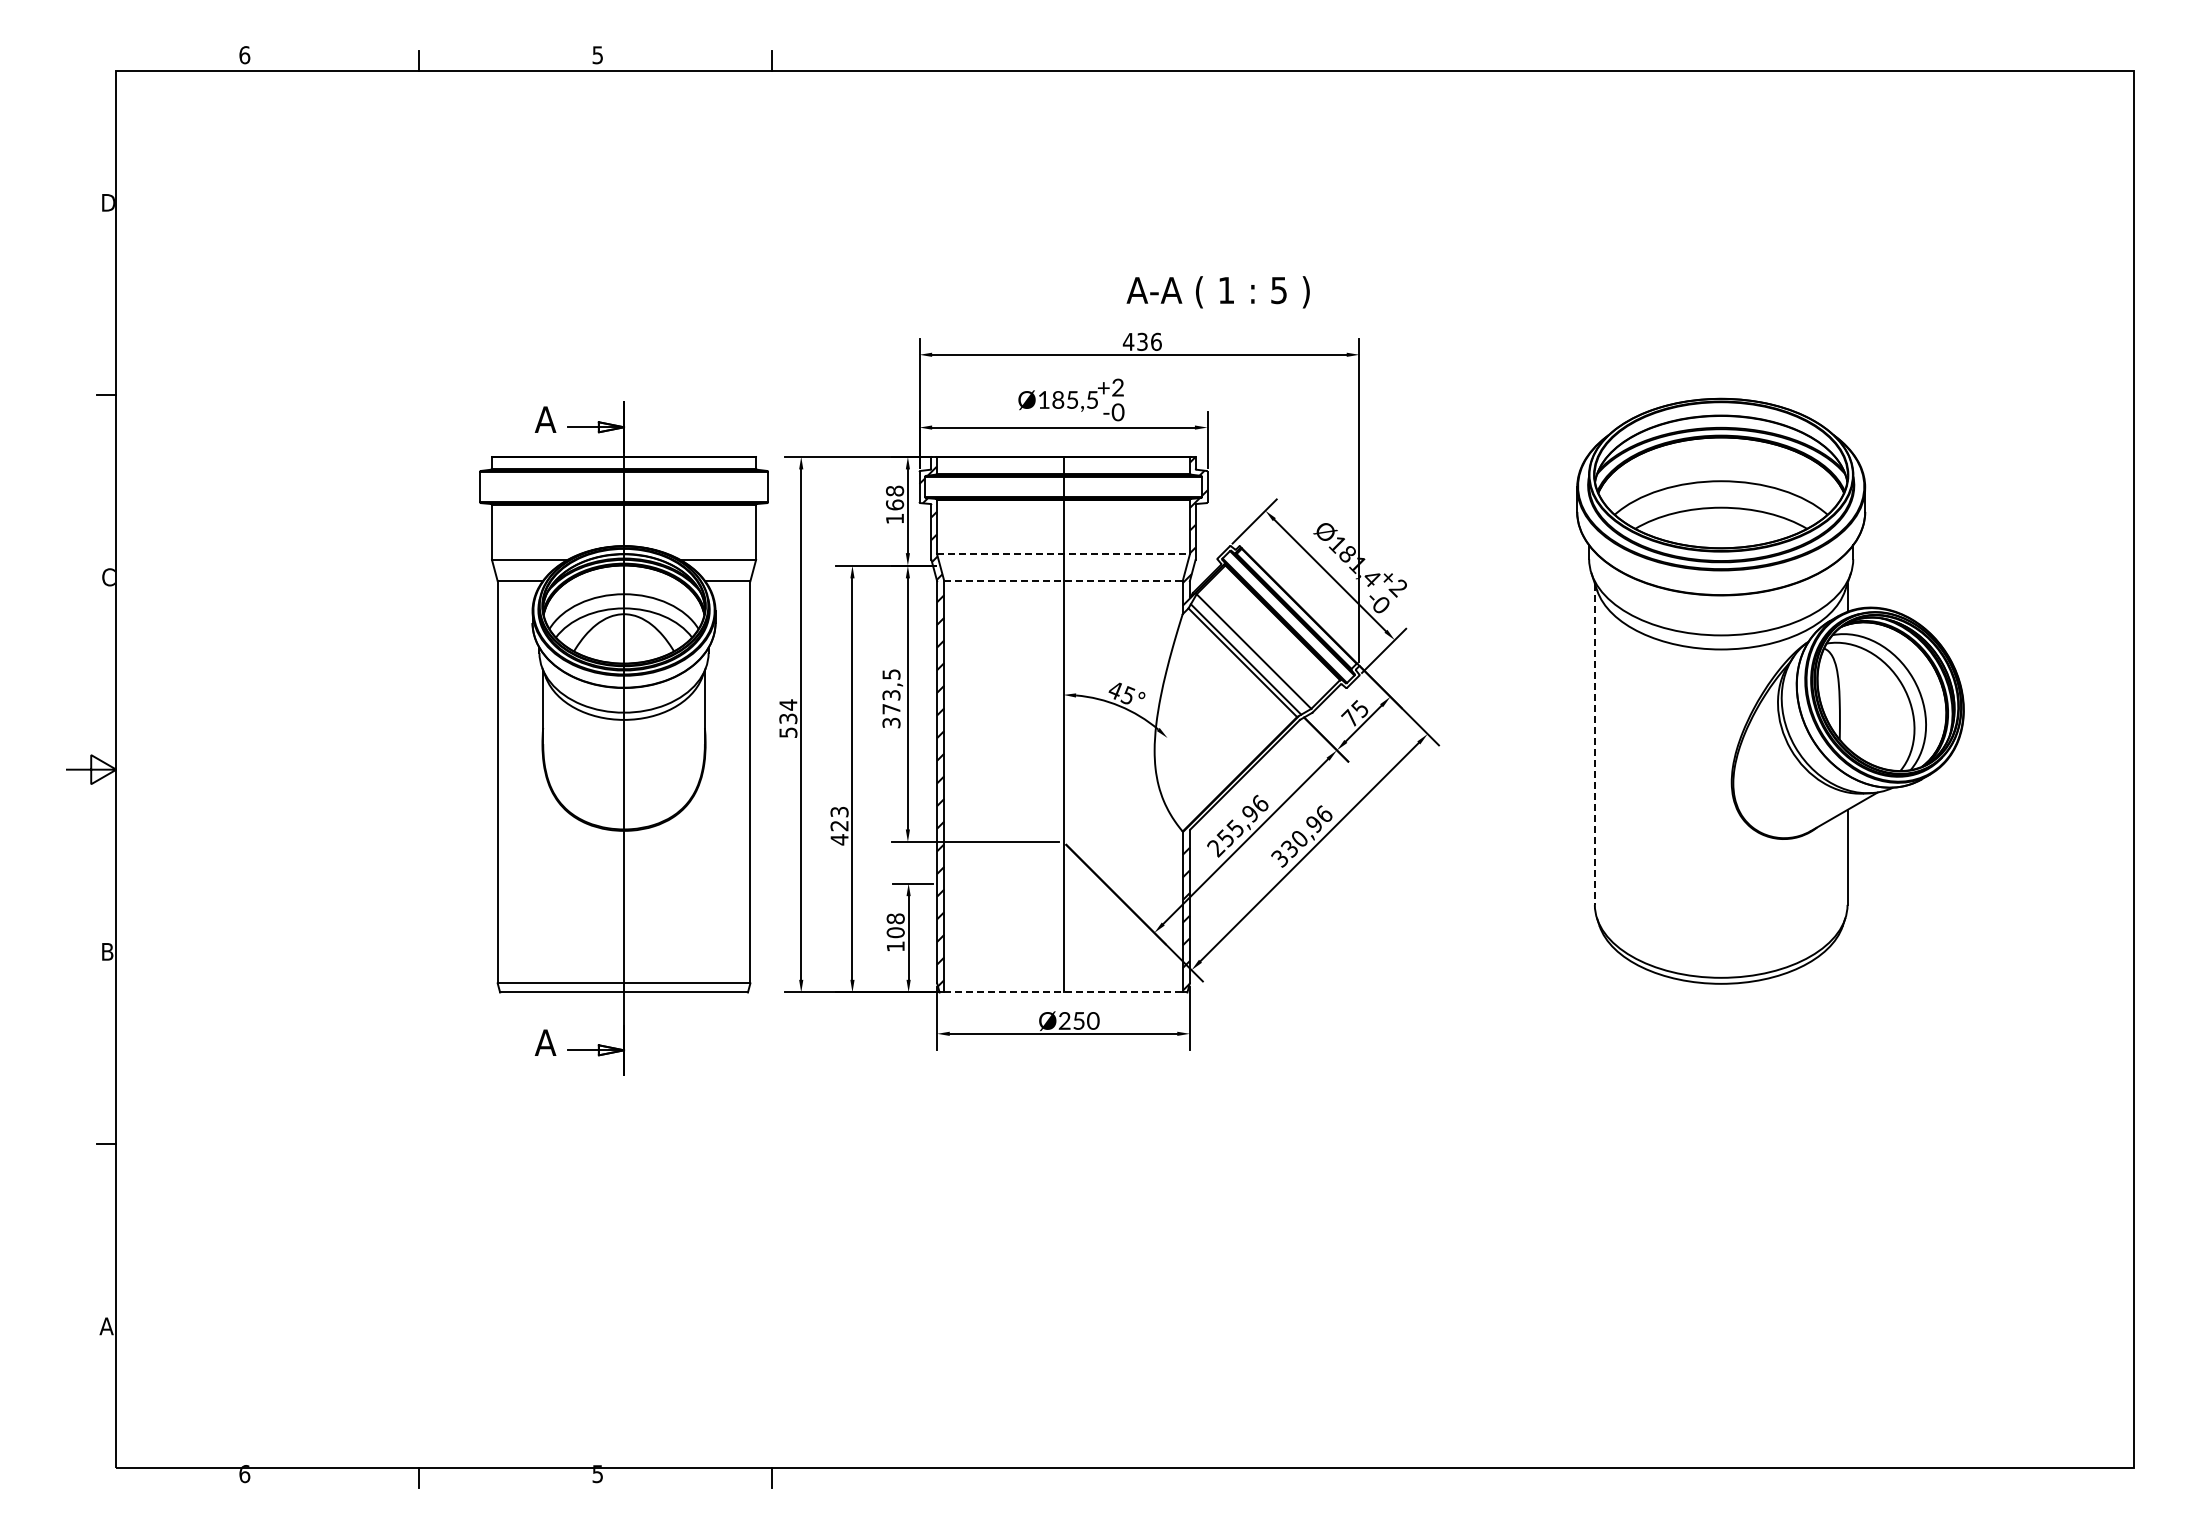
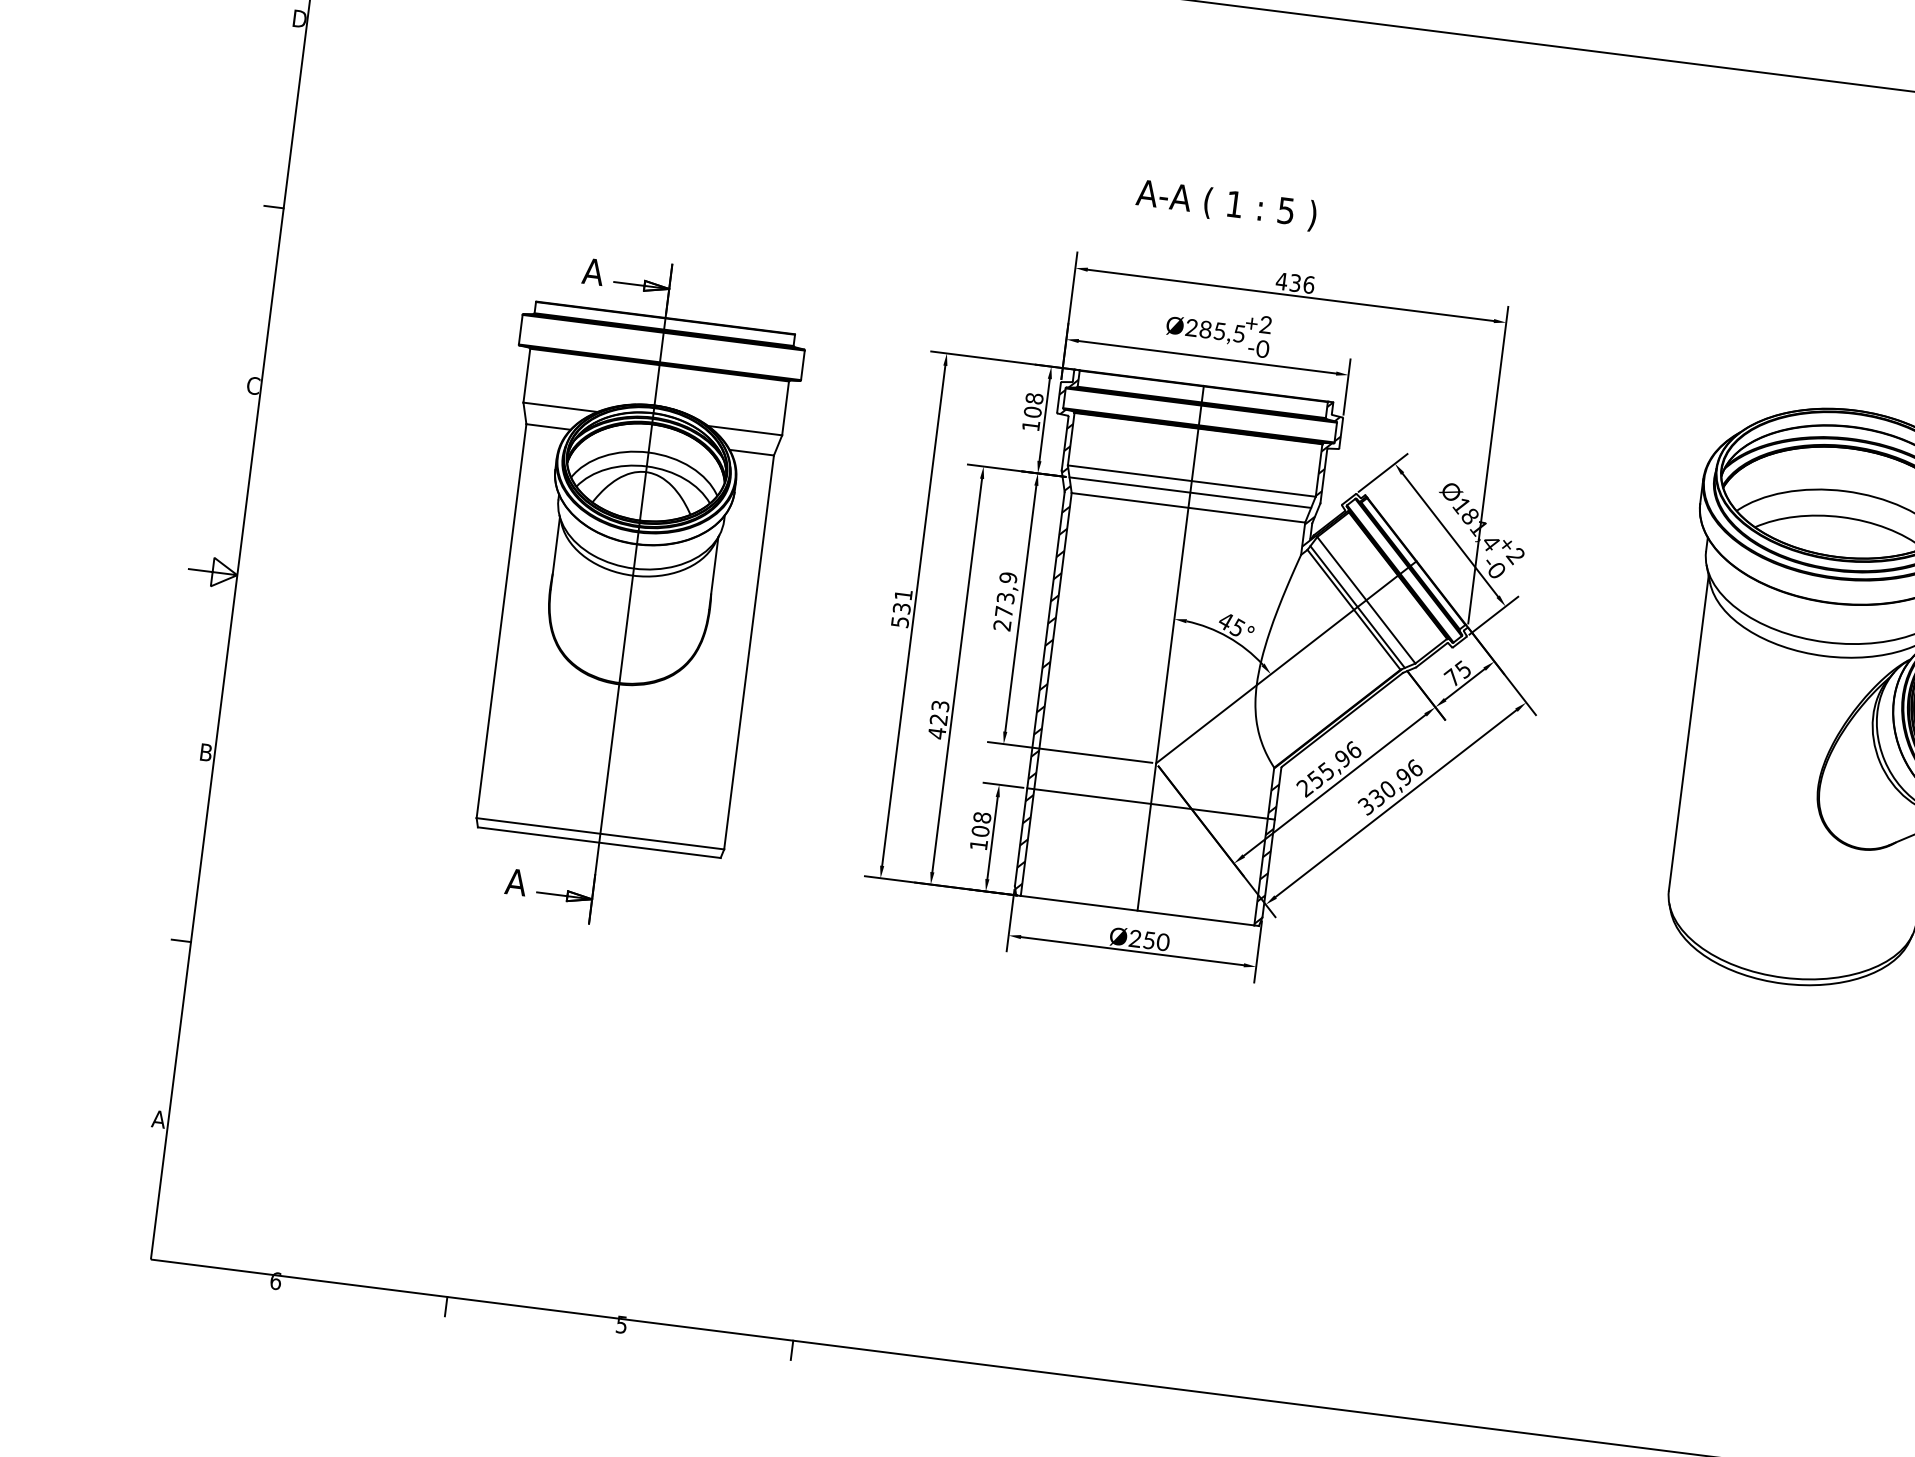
text: (1217, 292) -> (1225, 205), moved
text: (1043, 399) -> (1191, 327), Ø185,5 -> Ø285,5
text: (894, 504) -> (1032, 411), 168 -> 108
line: (1063, 553) -> (1191, 480), dashed -> solid
line: (1063, 565) -> (1190, 492), added
line: (1064, 581) -> (1189, 508), dashed -> solid
text: (891, 698) -> (1005, 601), 373,5 -> 273,9
text: (788, 704) -> (903, 594), 534 -> 531
line: (1181, 723) -> (1286, 661), added
part: (623, 738) -> (630, 593), moved
line: (1594, 744) -> (1688, 733), dashed -> solid
line: (1063, 883) -> (1151, 803), added
line: (1064, 992) -> (1138, 910), dashed -> solid

